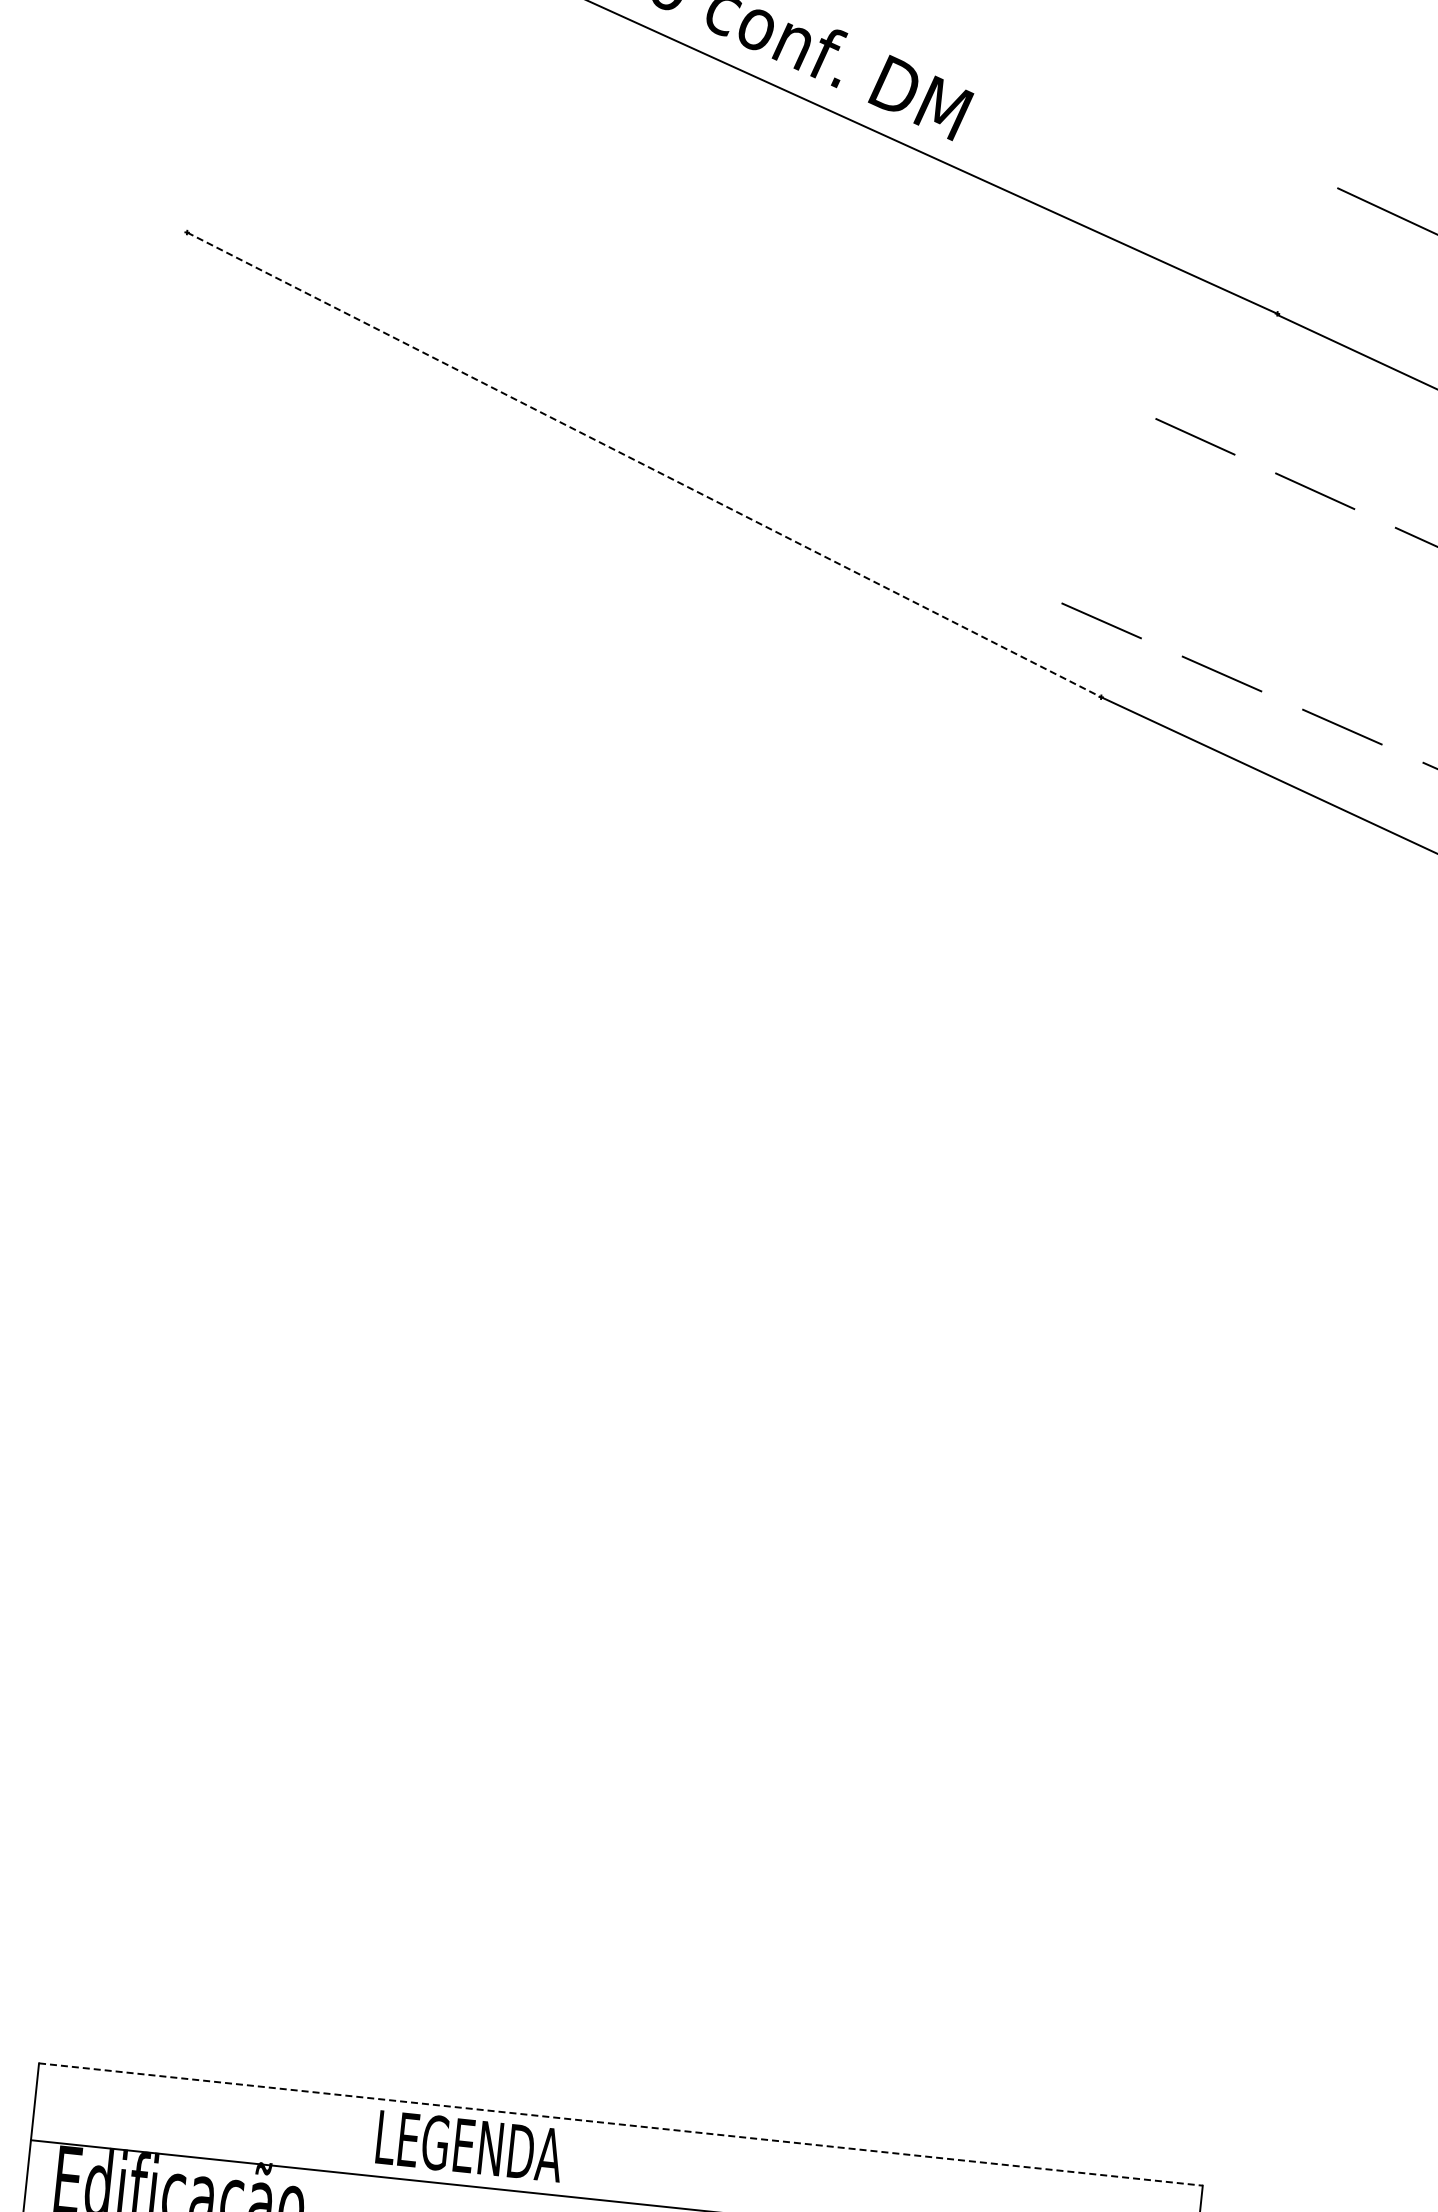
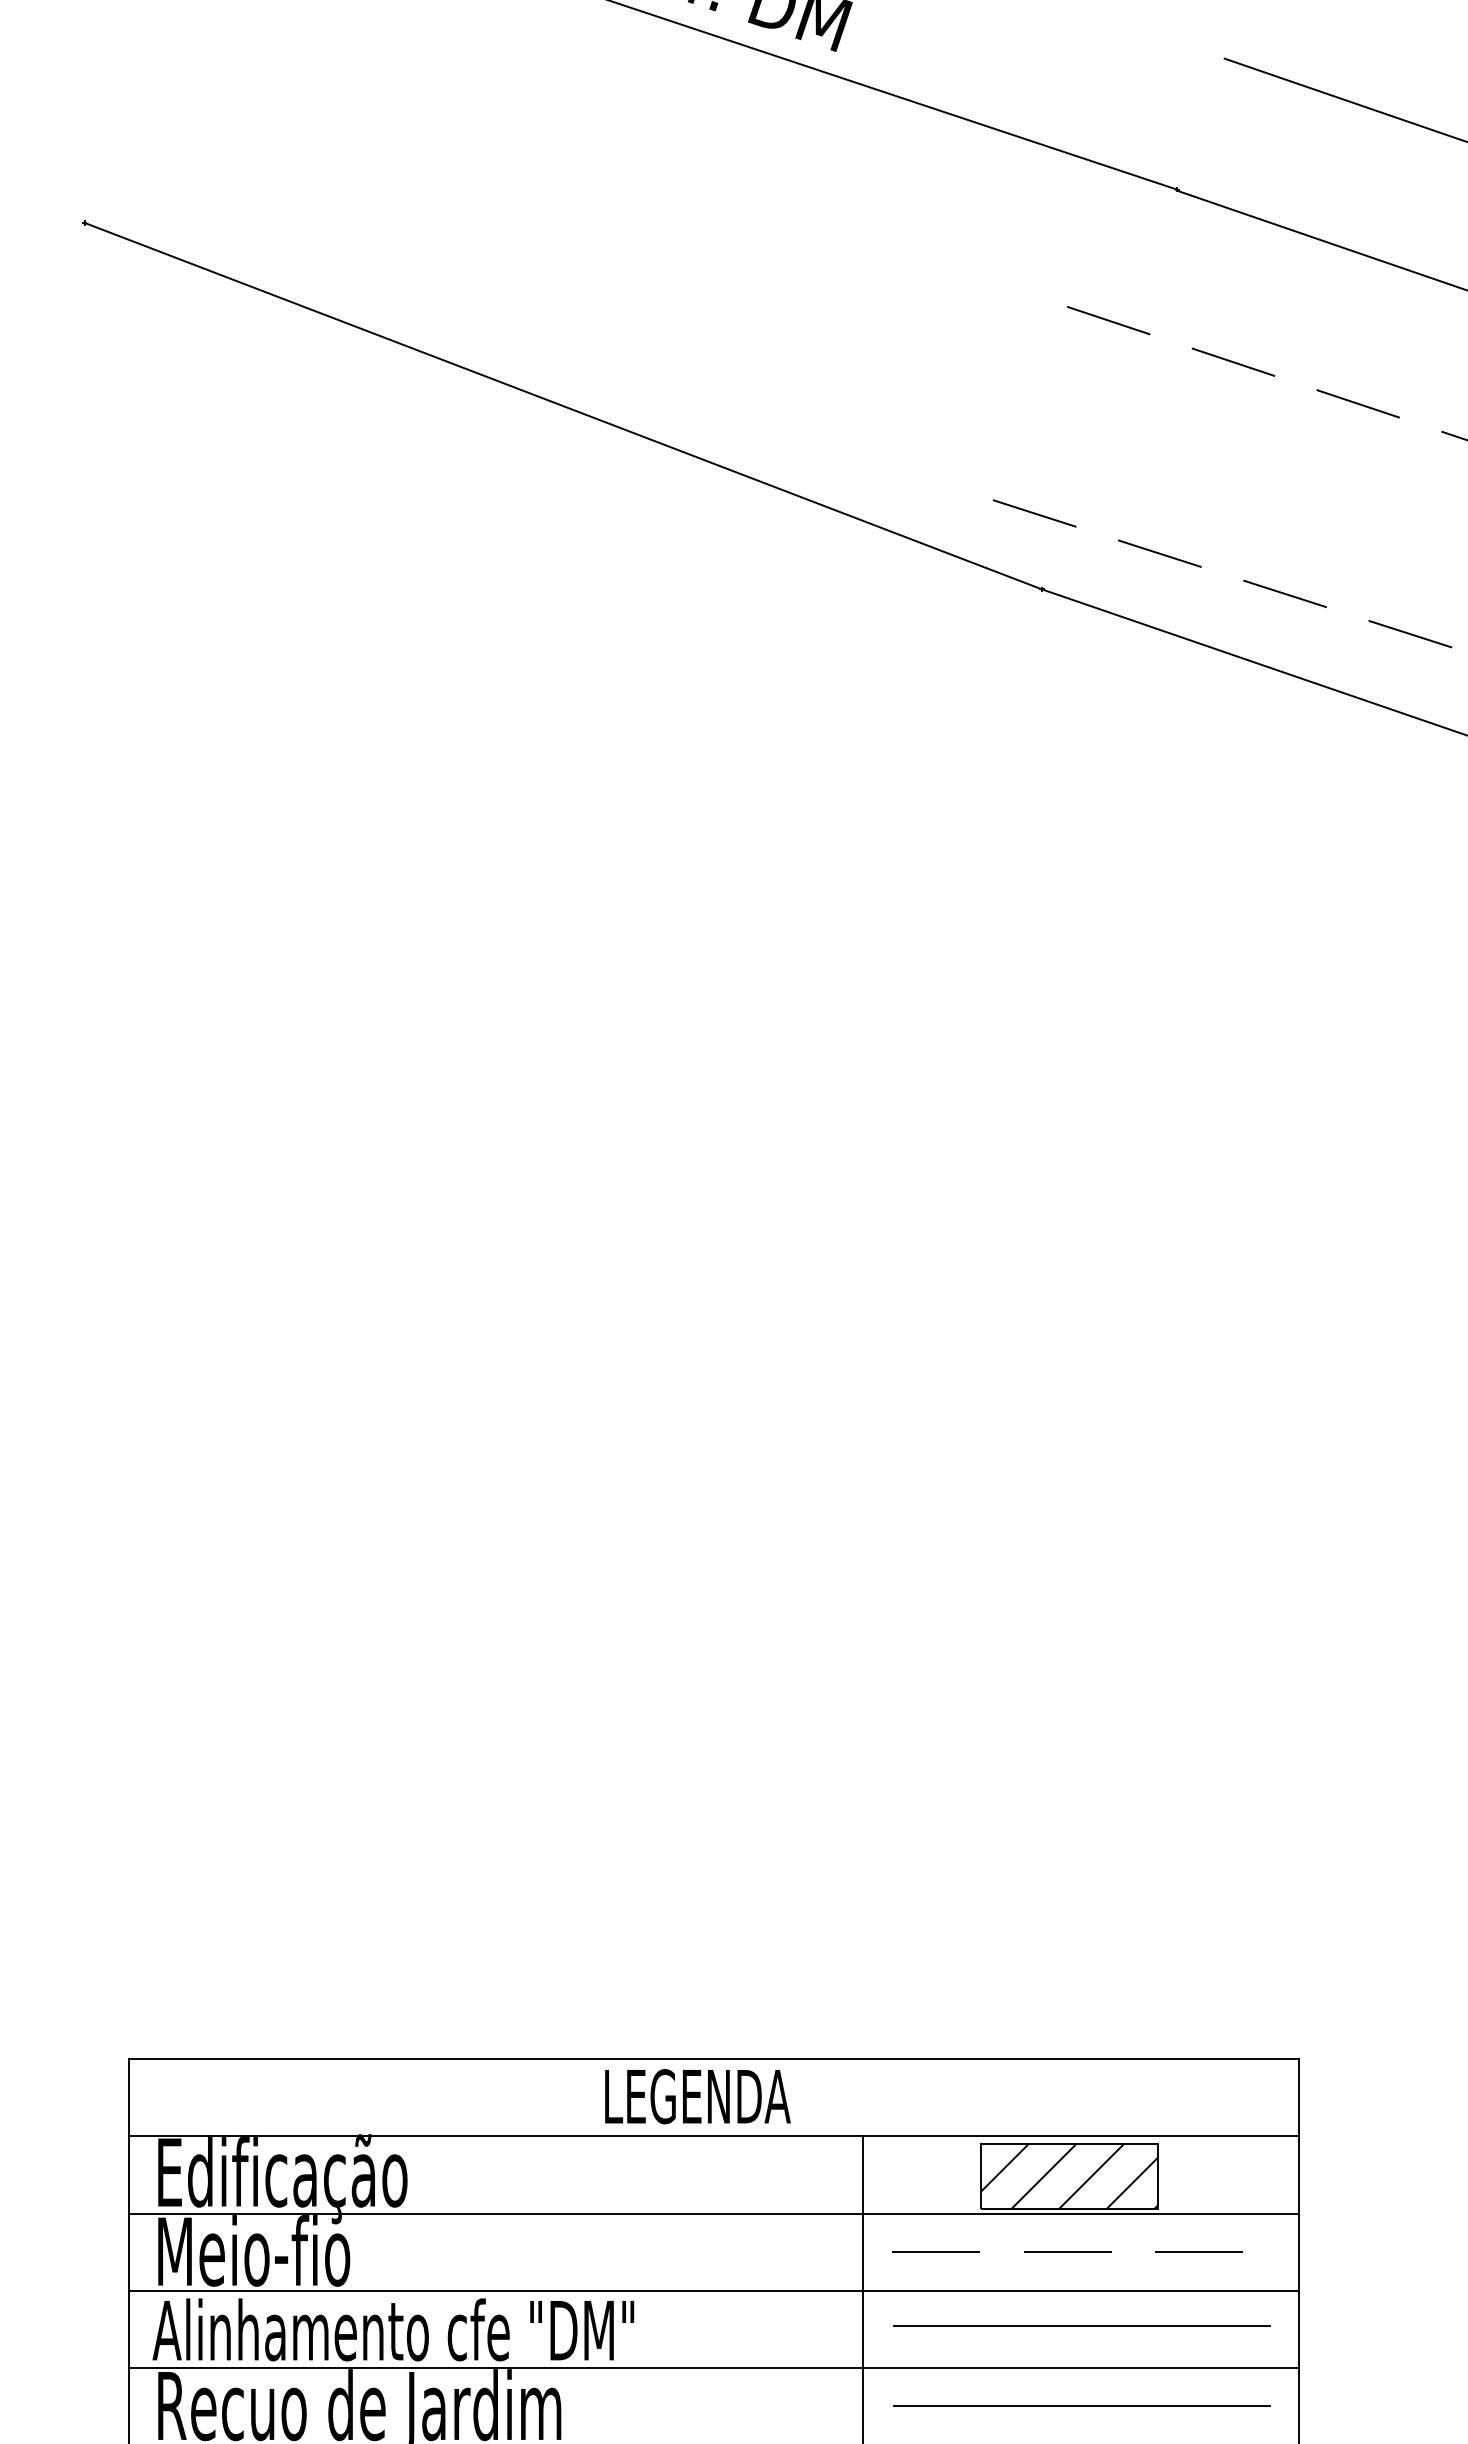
line: (644, 465) -> (563, 406), dashed -> solid
line: (621, 2124) -> (714, 2059), dashed -> solid
text: (469, 2146) -> (697, 2096), moved

